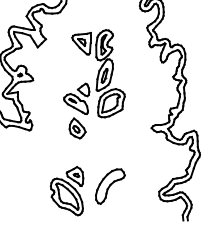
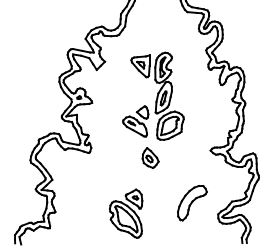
part: (77, 127) -> (150, 157), moved
part: (110, 186) -> (192, 203), moved

